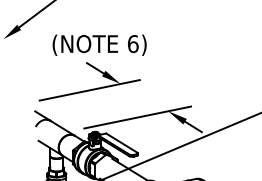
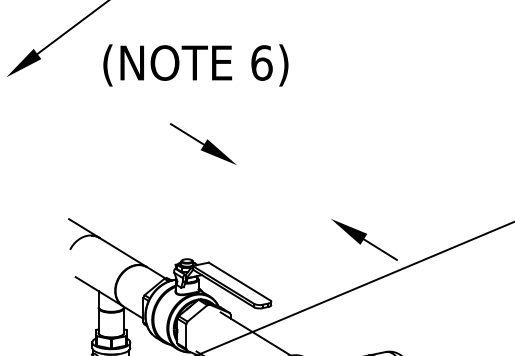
text: (99, 44) -> (195, 63), moved
line: (89, 90) -> (175, 178), removed
line: (137, 117) -> (270, 231), removed

